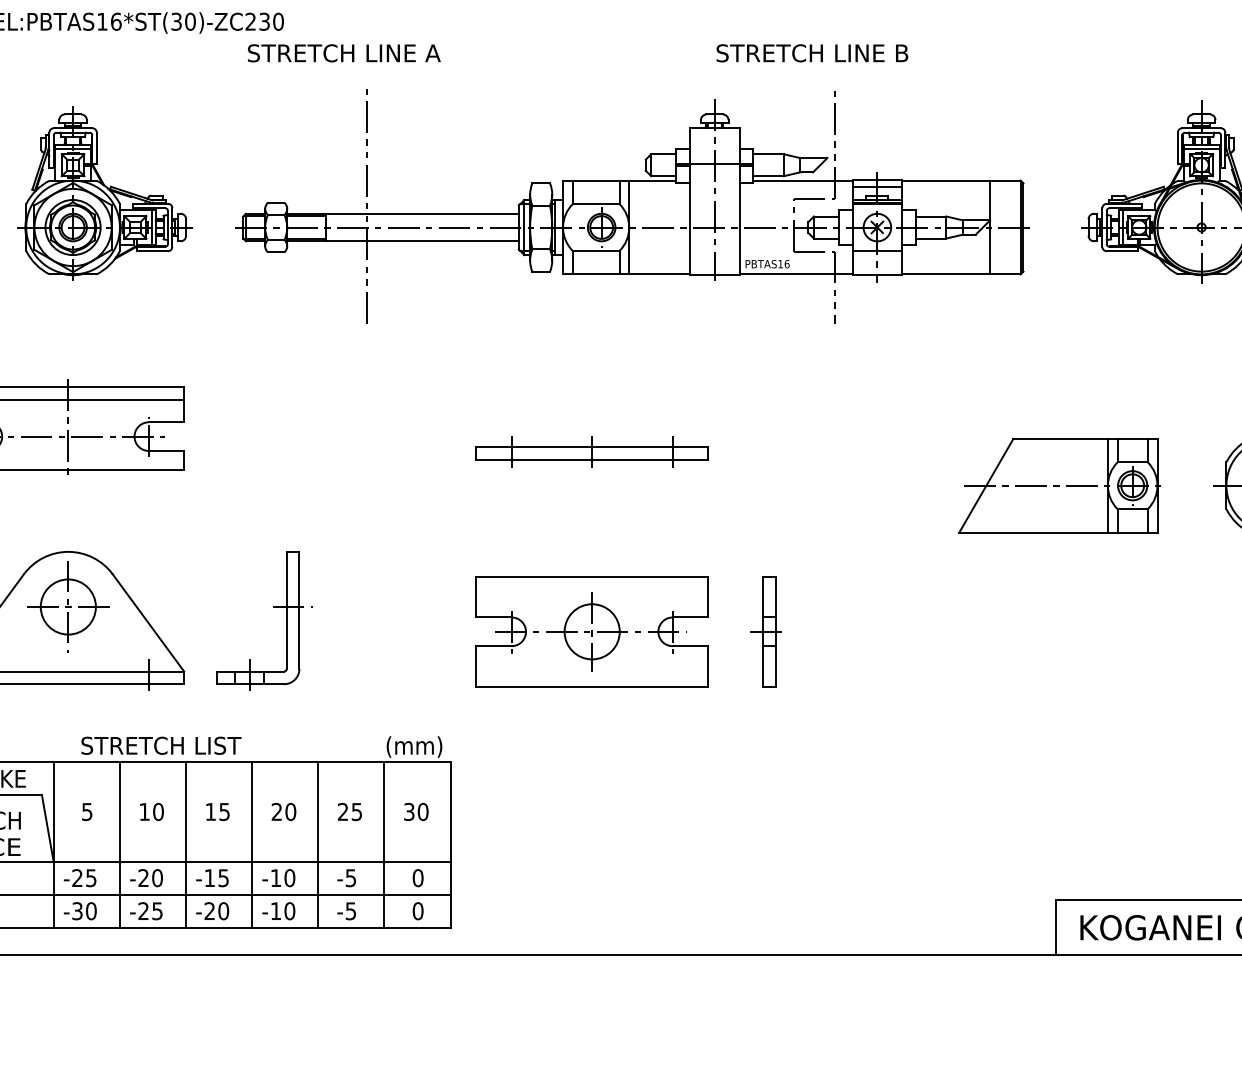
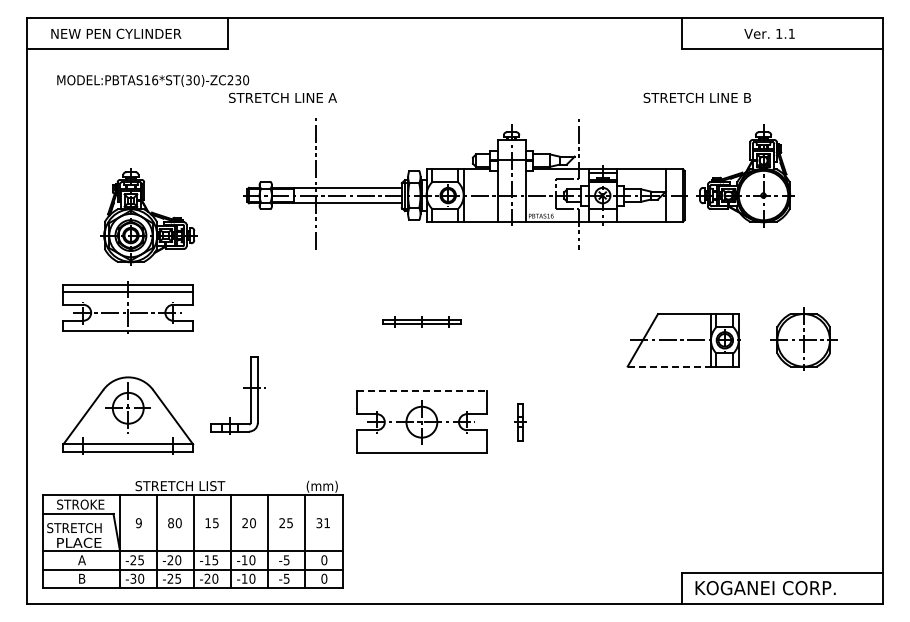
text: (810, 52) -> (696, 97), moved
part: (104, 193) -> (148, 216), moved
part: (632, 205) -> (465, 183), moved
part: (591, 452) -> (421, 321), size x0.6
line: (1033, 532) -> (669, 366), solid -> dashed
line: (591, 577) -> (421, 391), solid -> dashed
part: (273, 607) -> (243, 388), moved
part: (764, 630) -> (518, 421), size x0.6
text: (86, 810) -> (138, 522), 5 -> 9
text: (143, 812) -> (170, 523), 10 -> 80
text: (423, 812) -> (327, 523), 30 -> 31

